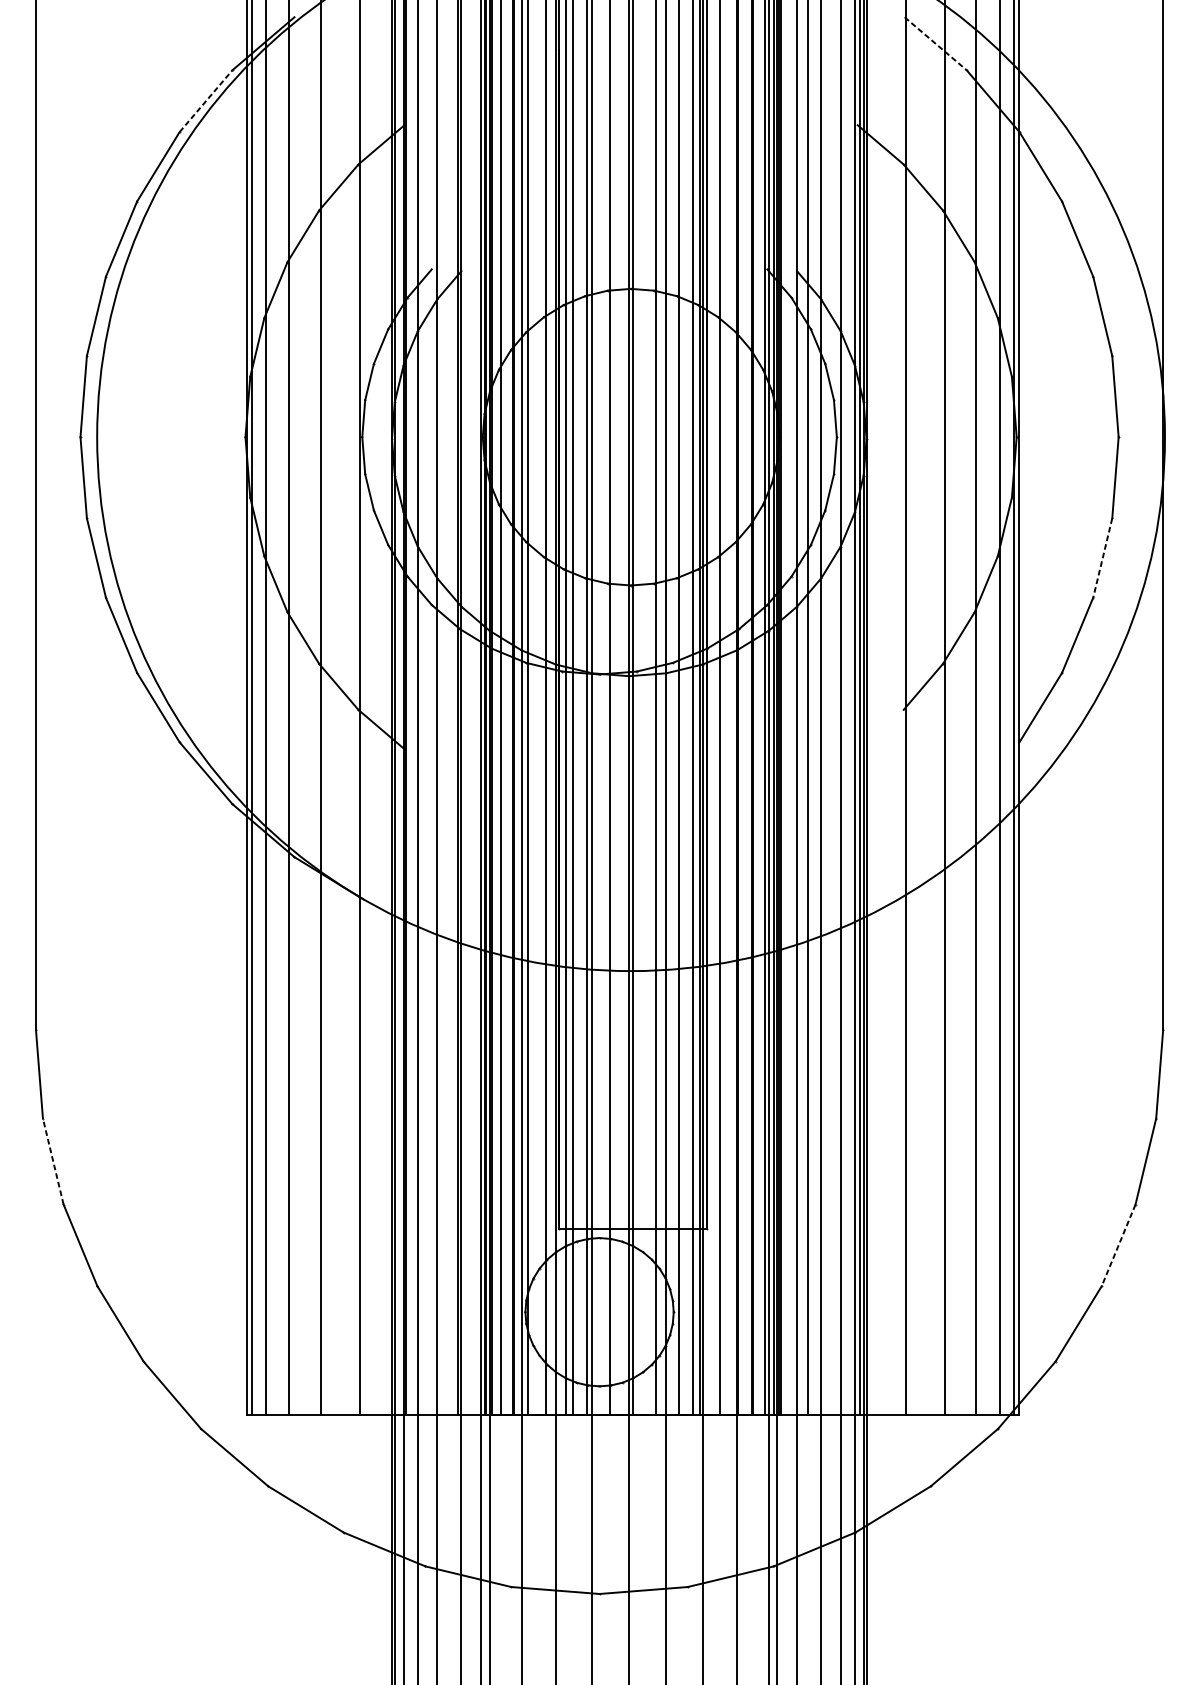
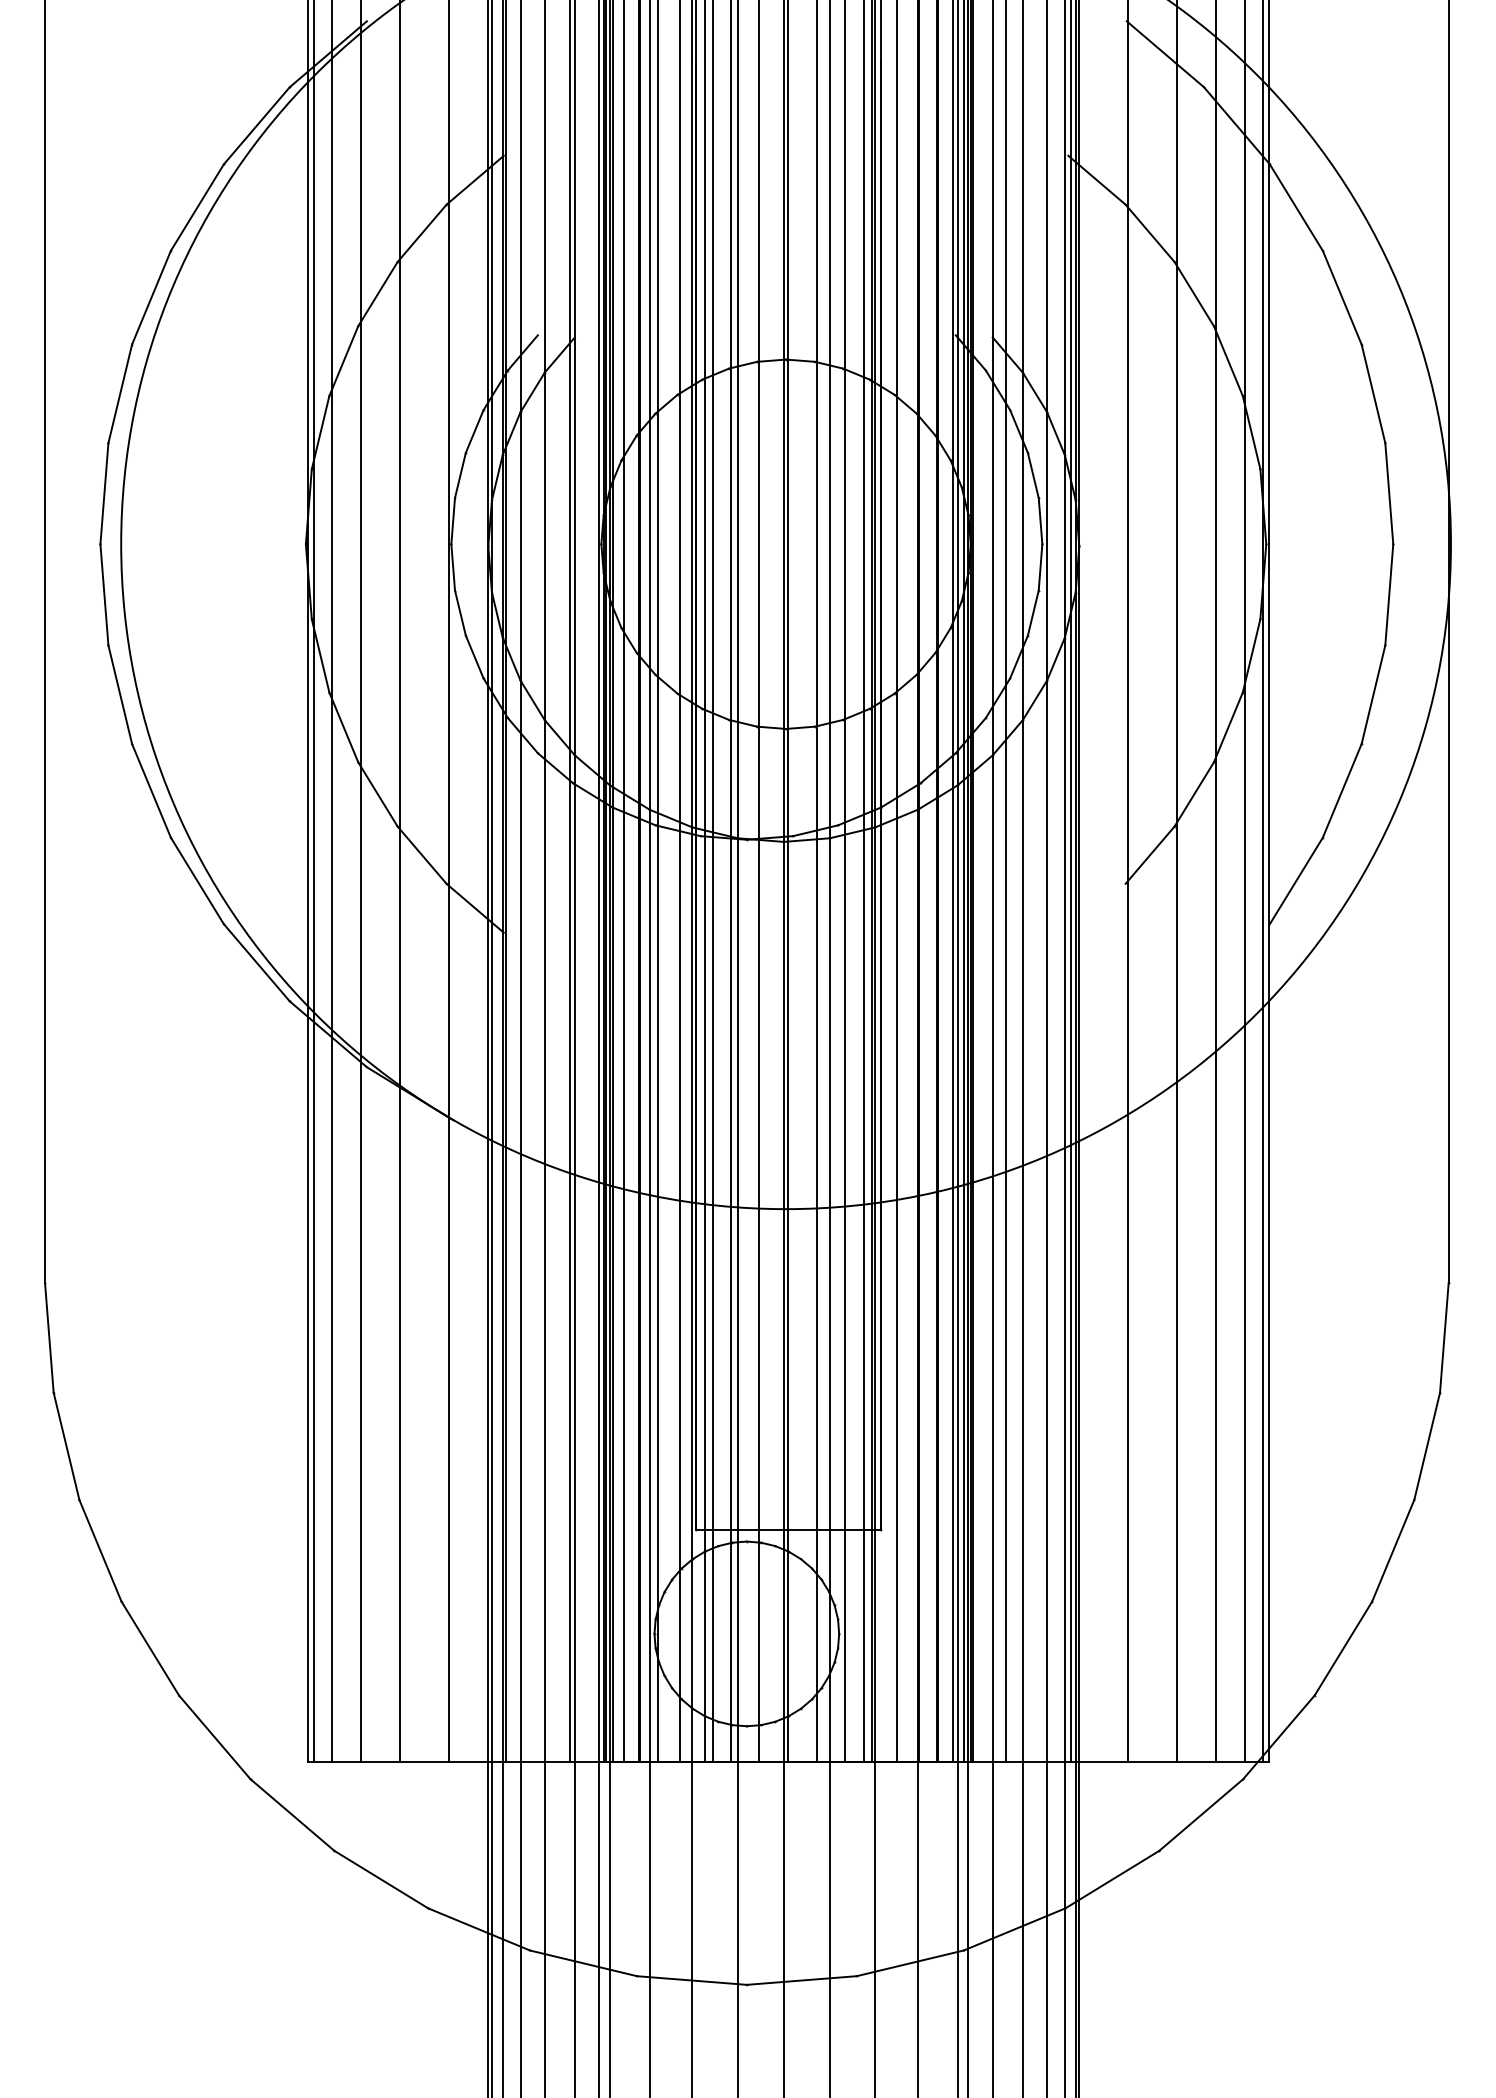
line: (935, 43) -> (1165, 54), dashed -> solid
line: (205, 100) -> (256, 125), dashed -> solid
line: (1102, 557) -> (1373, 694), dashed -> solid
line: (53, 1160) -> (66, 1445), dashed -> solid
line: (1118, 1246) -> (1393, 1551), dashed -> solid

